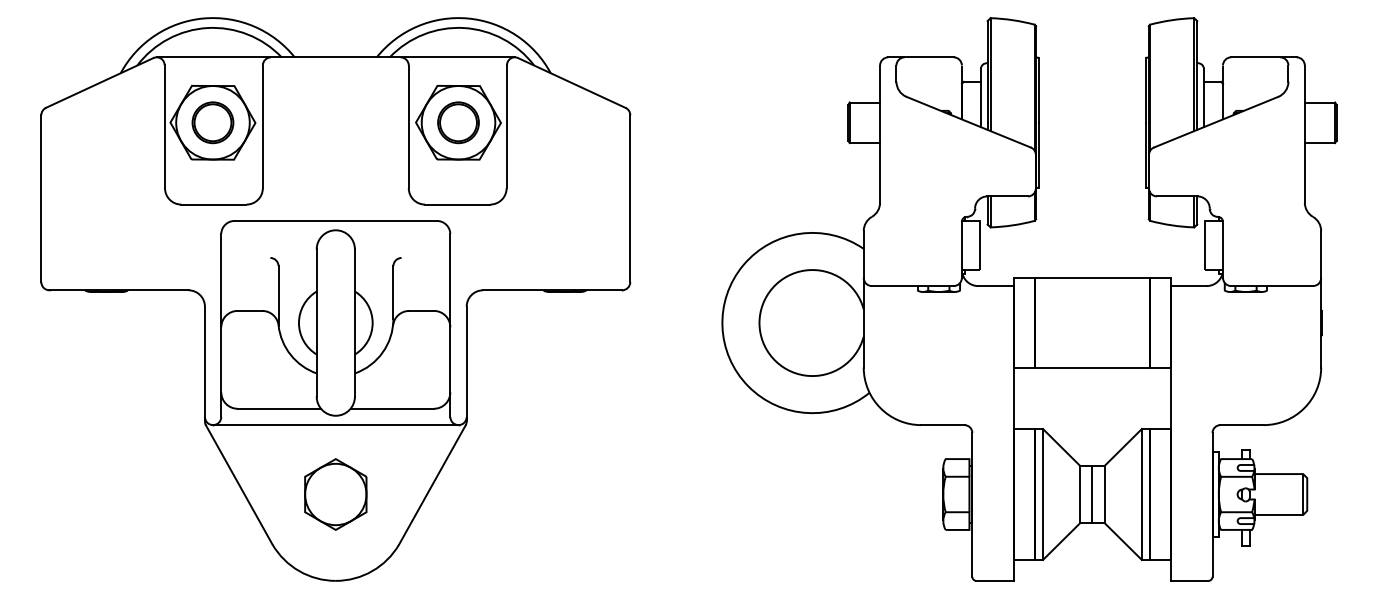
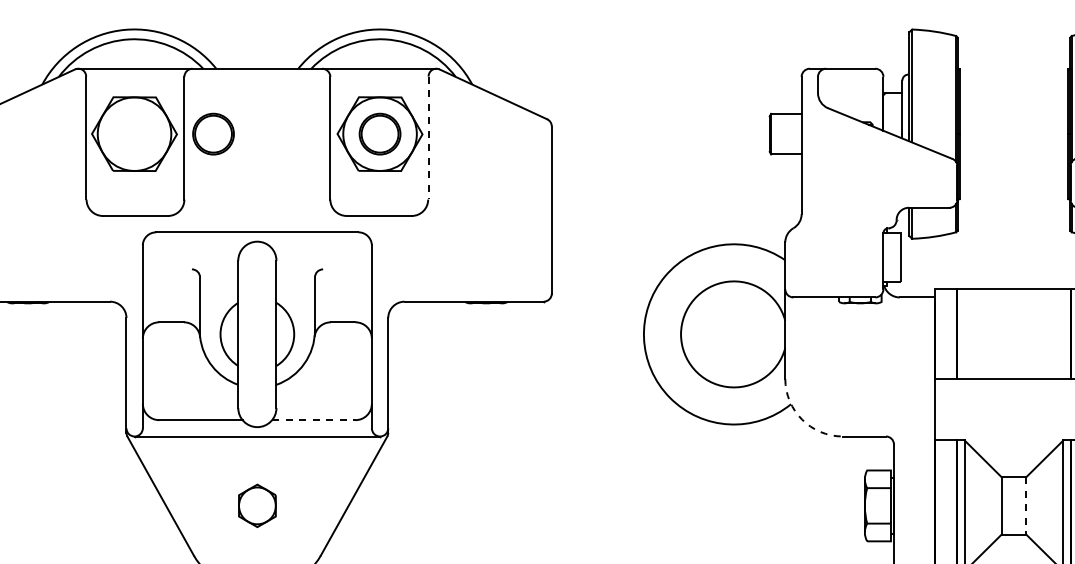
part: (212, 122) -> (213, 133), moved
line: (507, 127) -> (429, 138), solid -> dashed
line: (392, 408) -> (314, 419), solid -> dashed
arc: (880, 408) -> (802, 419), solid -> dashed
part: (335, 494) -> (257, 505), size x0.6
line: (1092, 494) -> (1014, 505), removed
line: (1104, 494) -> (1026, 505), solid -> dashed

